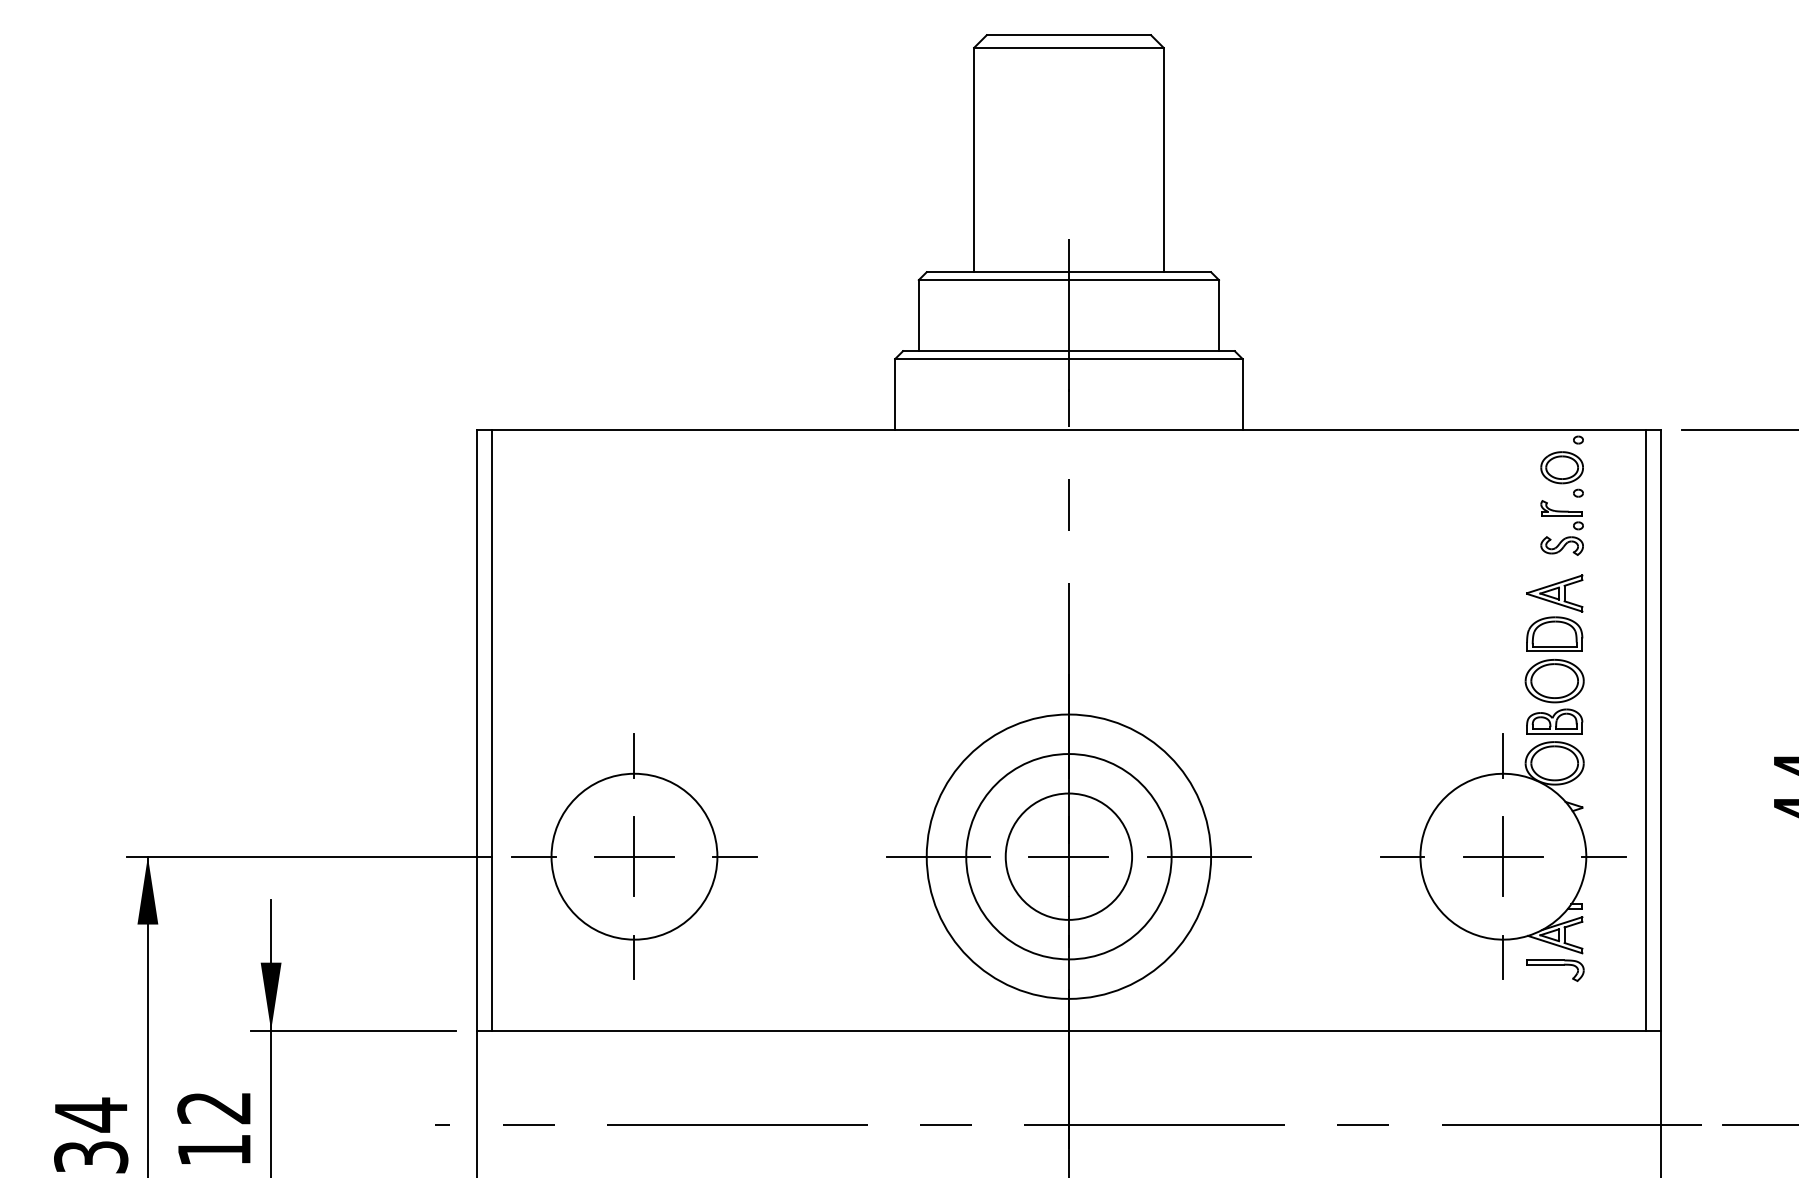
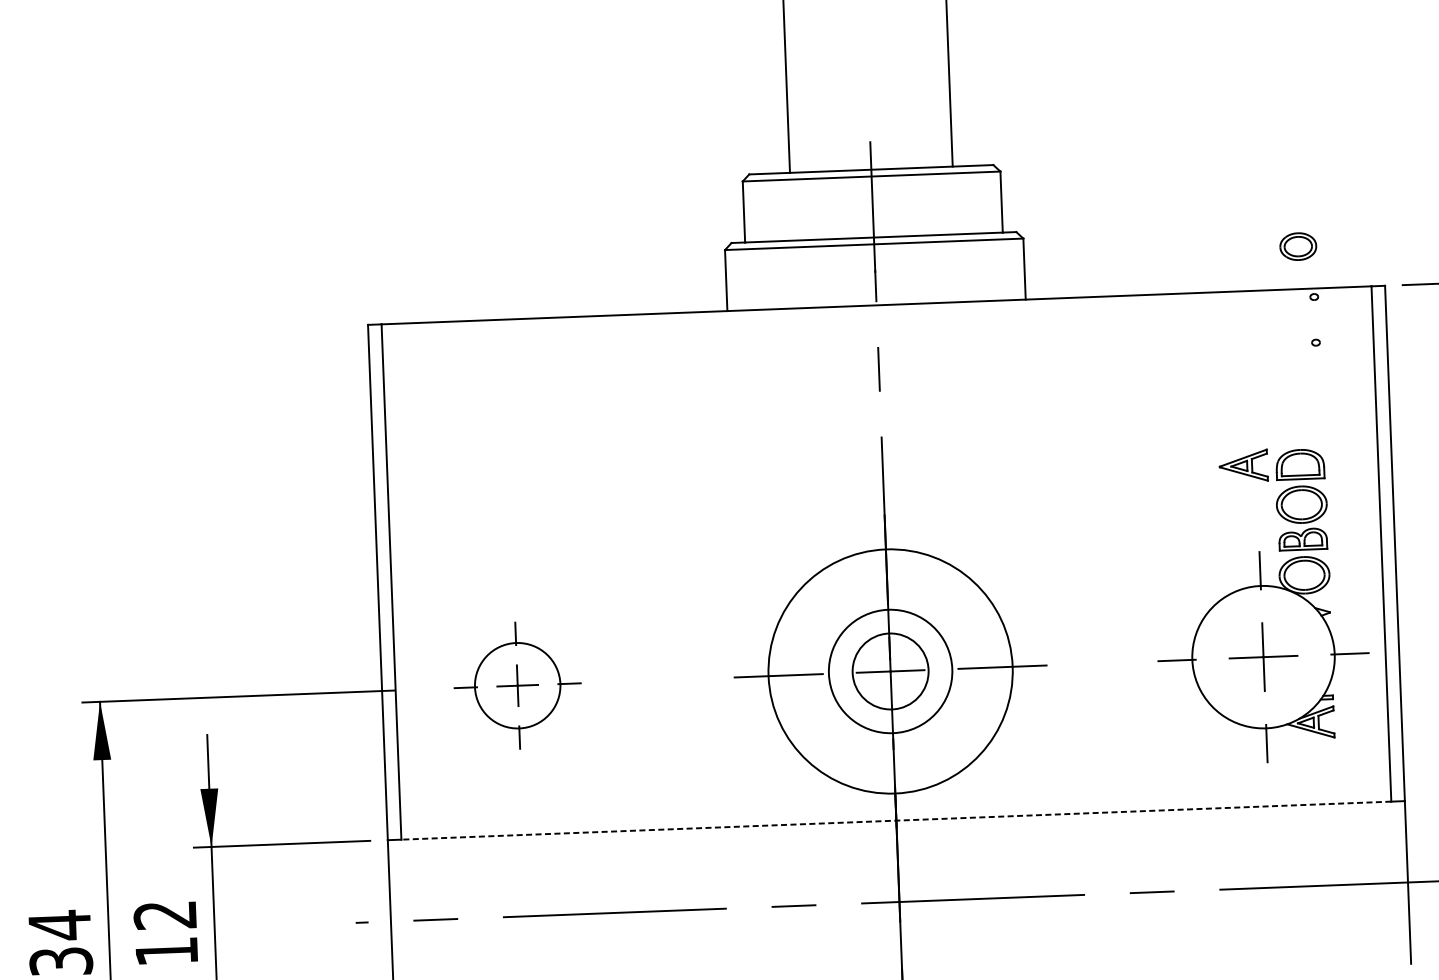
part: (1561, 467) -> (1297, 246), moved
part: (1565, 537) -> (1306, 381), removed
part: (1554, 593) -> (1243, 466), moved
part: (634, 856) -> (517, 685), size x0.6
circle: (1068, 856) -> (890, 671), size x0.7
circle: (1068, 856) -> (890, 671), size x0.7
part: (1555, 970) -> (1312, 753), removed
line: (1068, 1030) -> (895, 820), solid -> dashed

